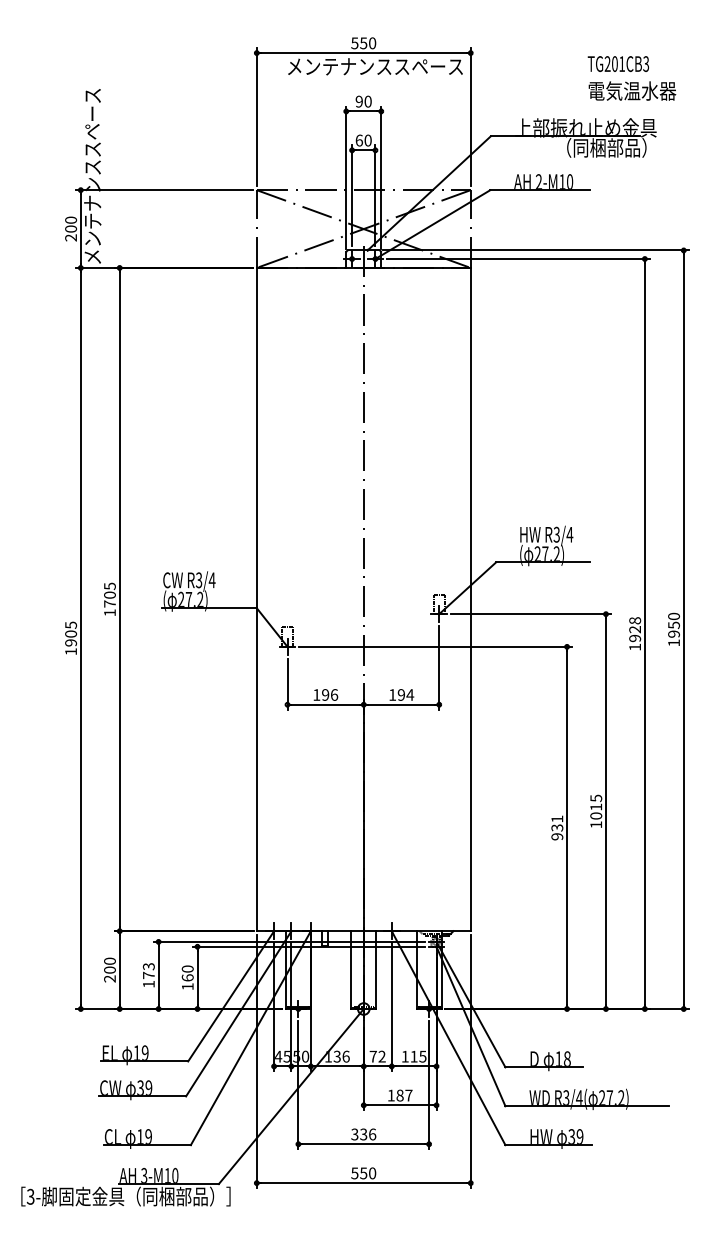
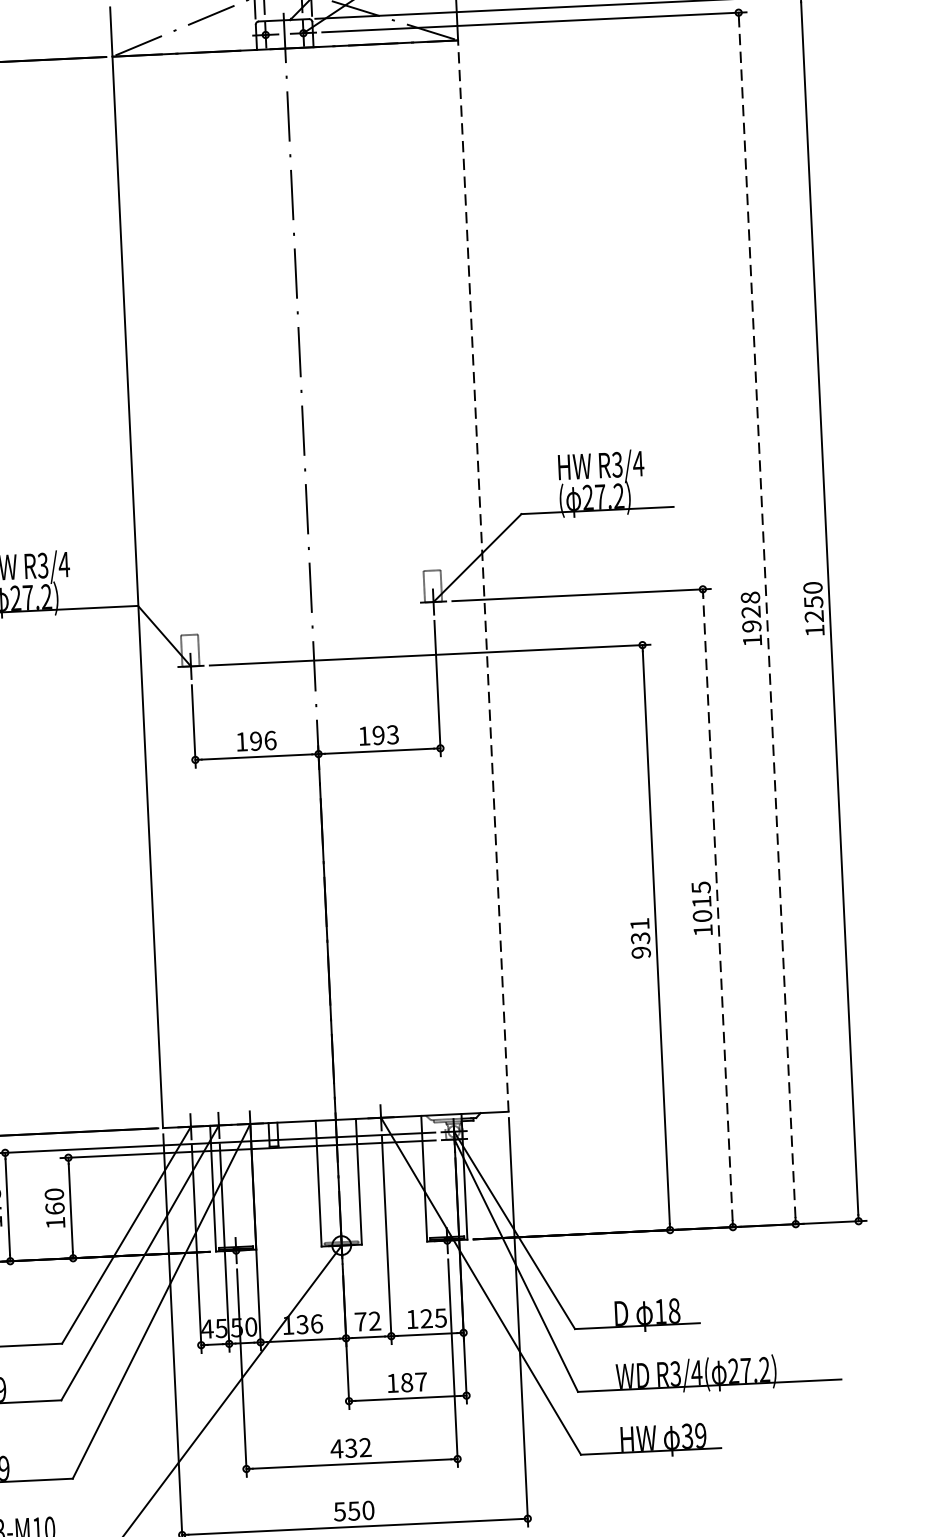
line: (470, 599) -> (482, 575), solid -> dashed
line: (644, 633) -> (766, 617), solid -> dashed
text: (673, 633) -> (813, 615), 1950 -> 1250
text: (410, 694) -> (393, 733), 194 -> 193
line: (605, 811) -> (717, 908), solid -> dashed
text: (413, 1056) -> (425, 1318), 115 -> 125
text: (363, 1134) -> (350, 1448), 336 -> 432

